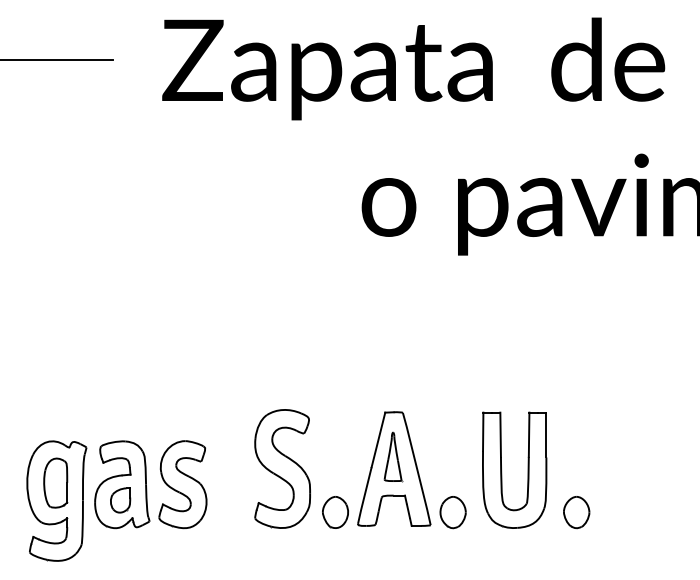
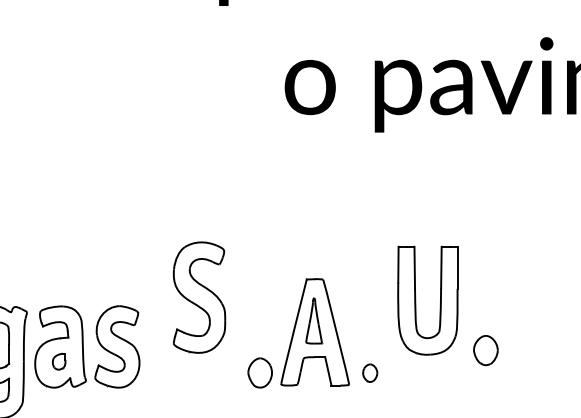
part: (282, 468) -> (199, 297), moved
part: (502, 471) -> (416, 301), moved
part: (120, 500) -> (58, 361), size x0.7
part: (452, 512) -> (369, 372), size x0.6
part: (576, 512) -> (485, 350), moved

